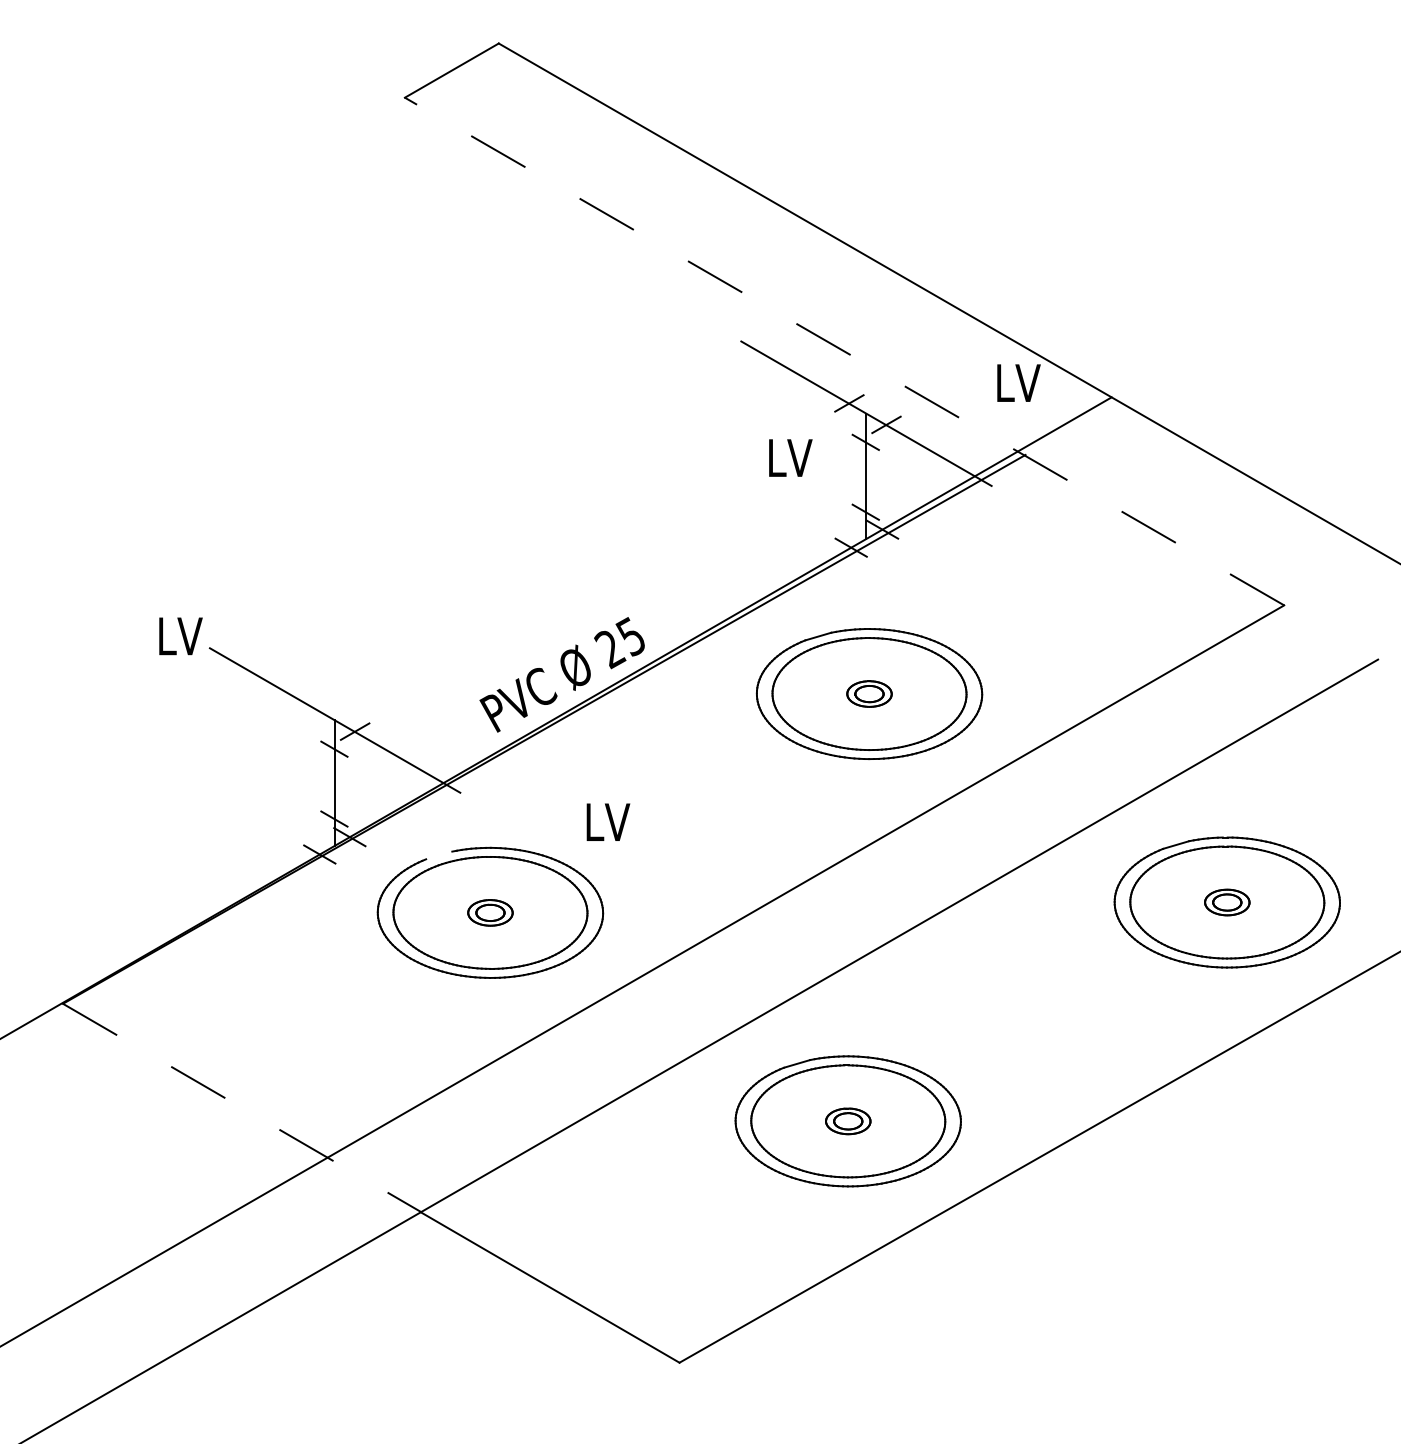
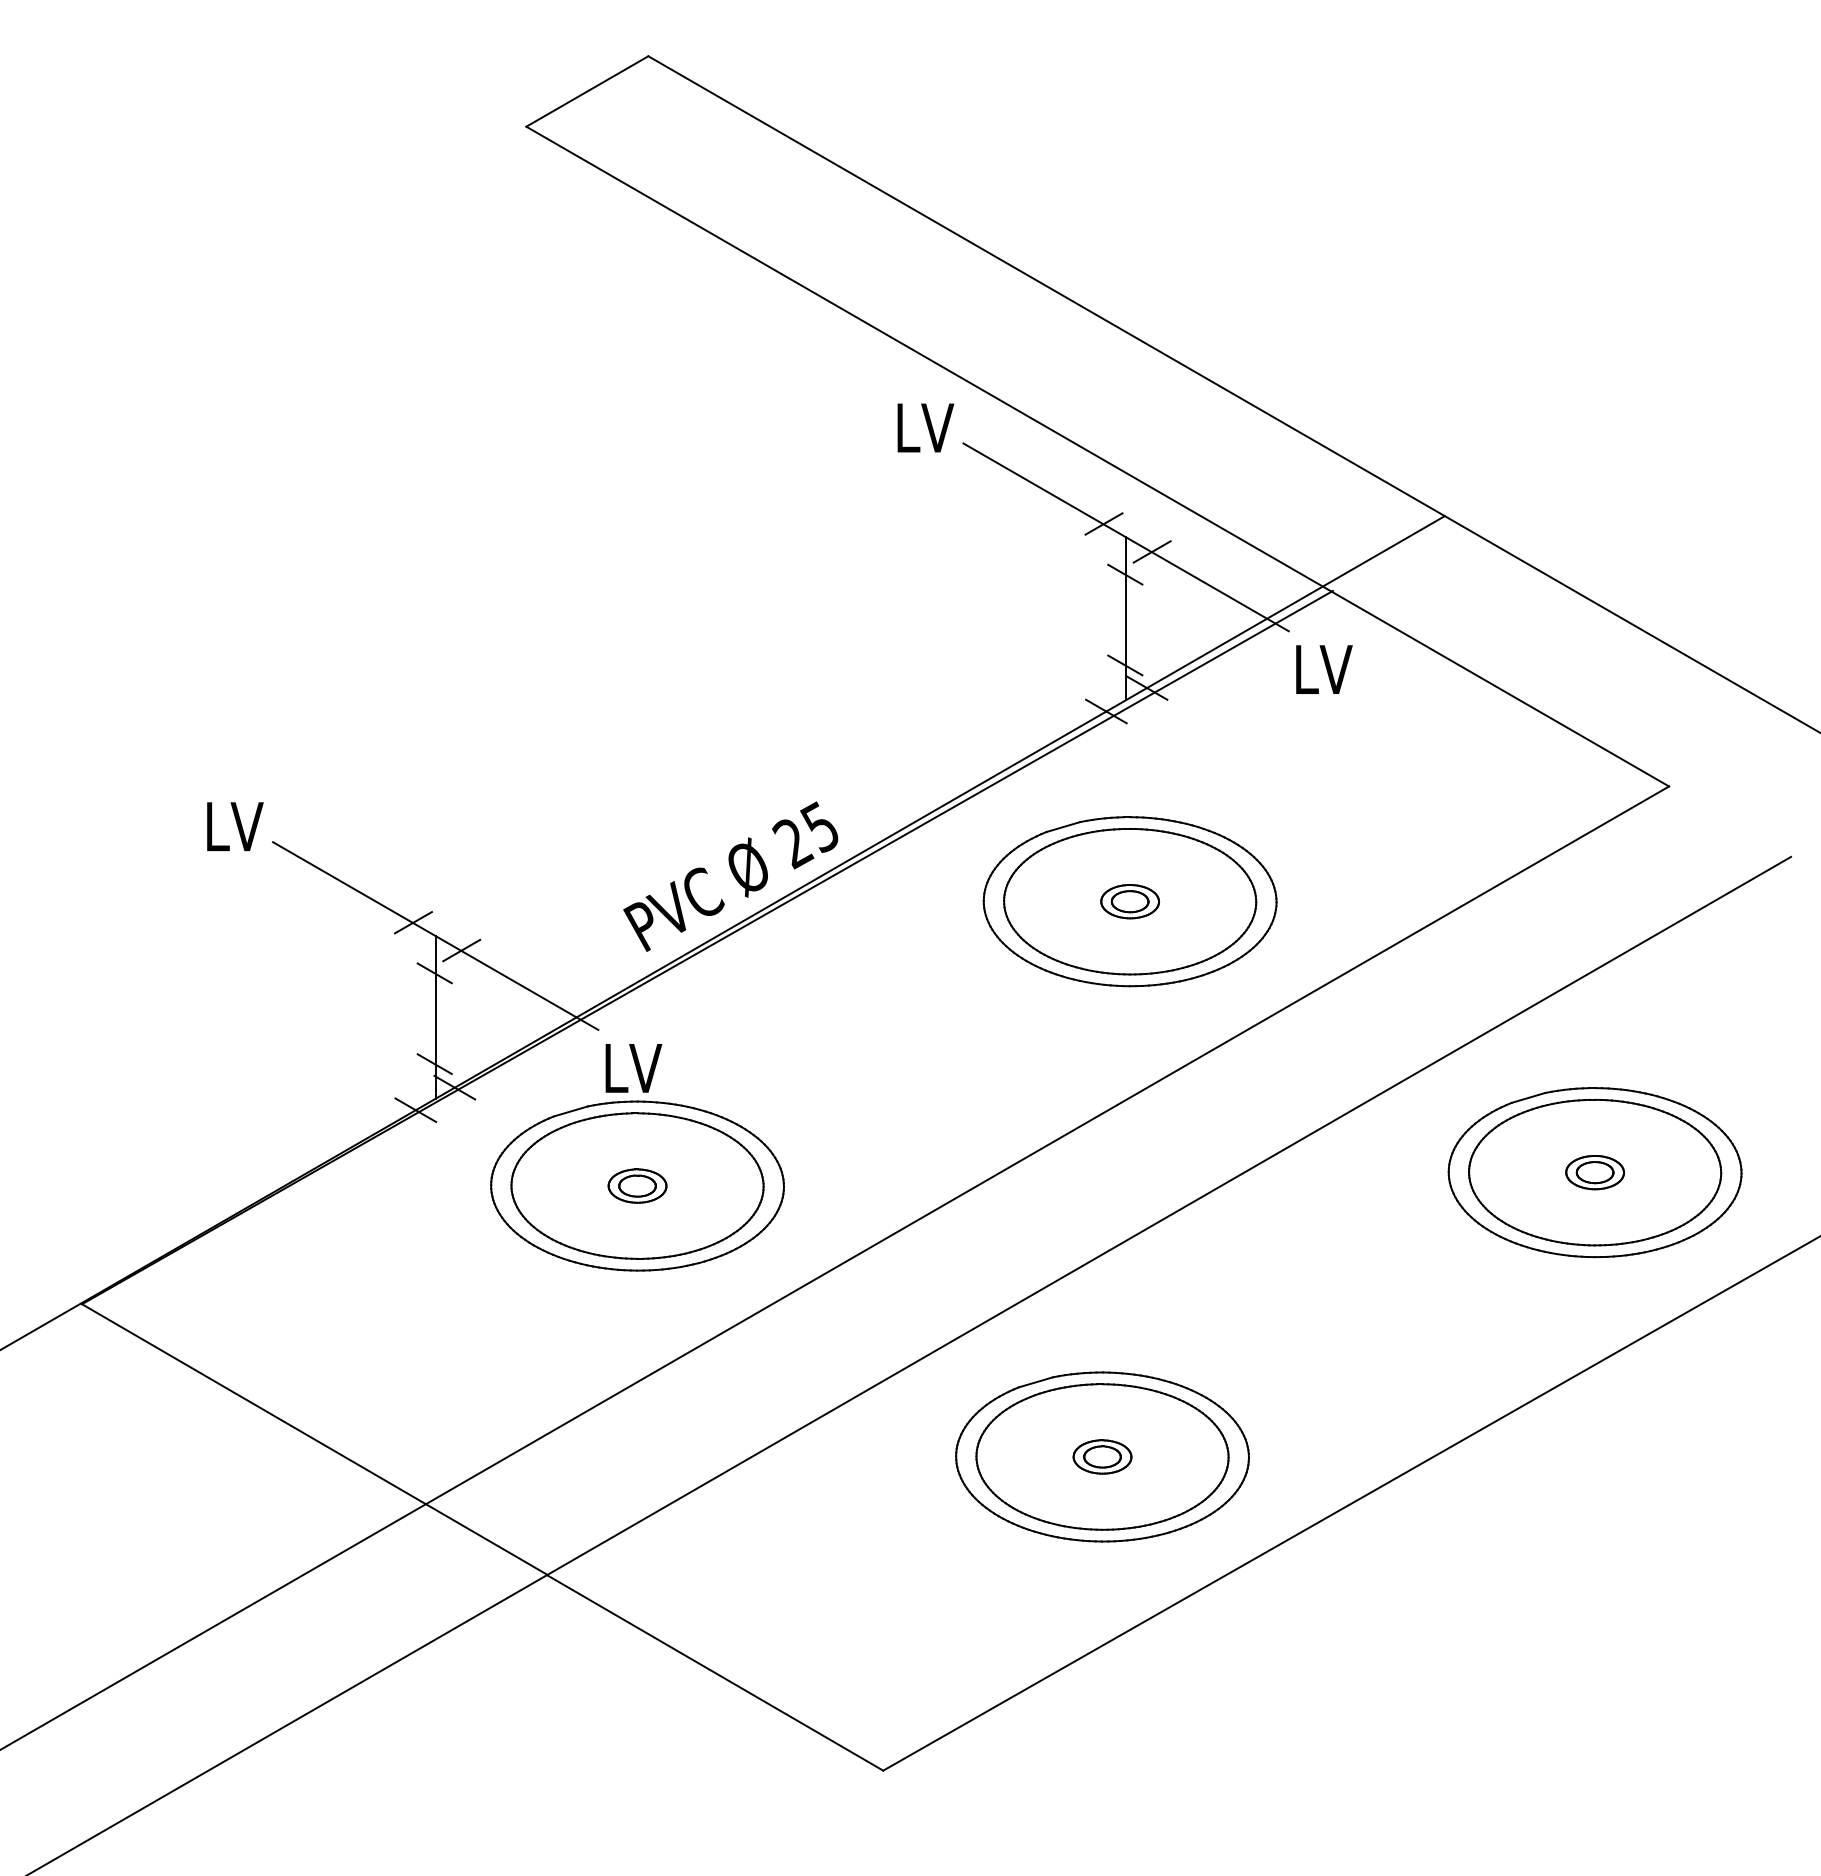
line: (844, 351) -> (1097, 456), dashed -> solid
text: (1019, 383) -> (1324, 669), moved
text: (790, 457) -> (925, 427), moved
line: (317, 710) -> (412, 922), added
text: (608, 822) -> (633, 1068), moved
line: (438, 855) -> (570, 1111), added
line: (242, 1107) -> (315, 1439), dashed -> solid

